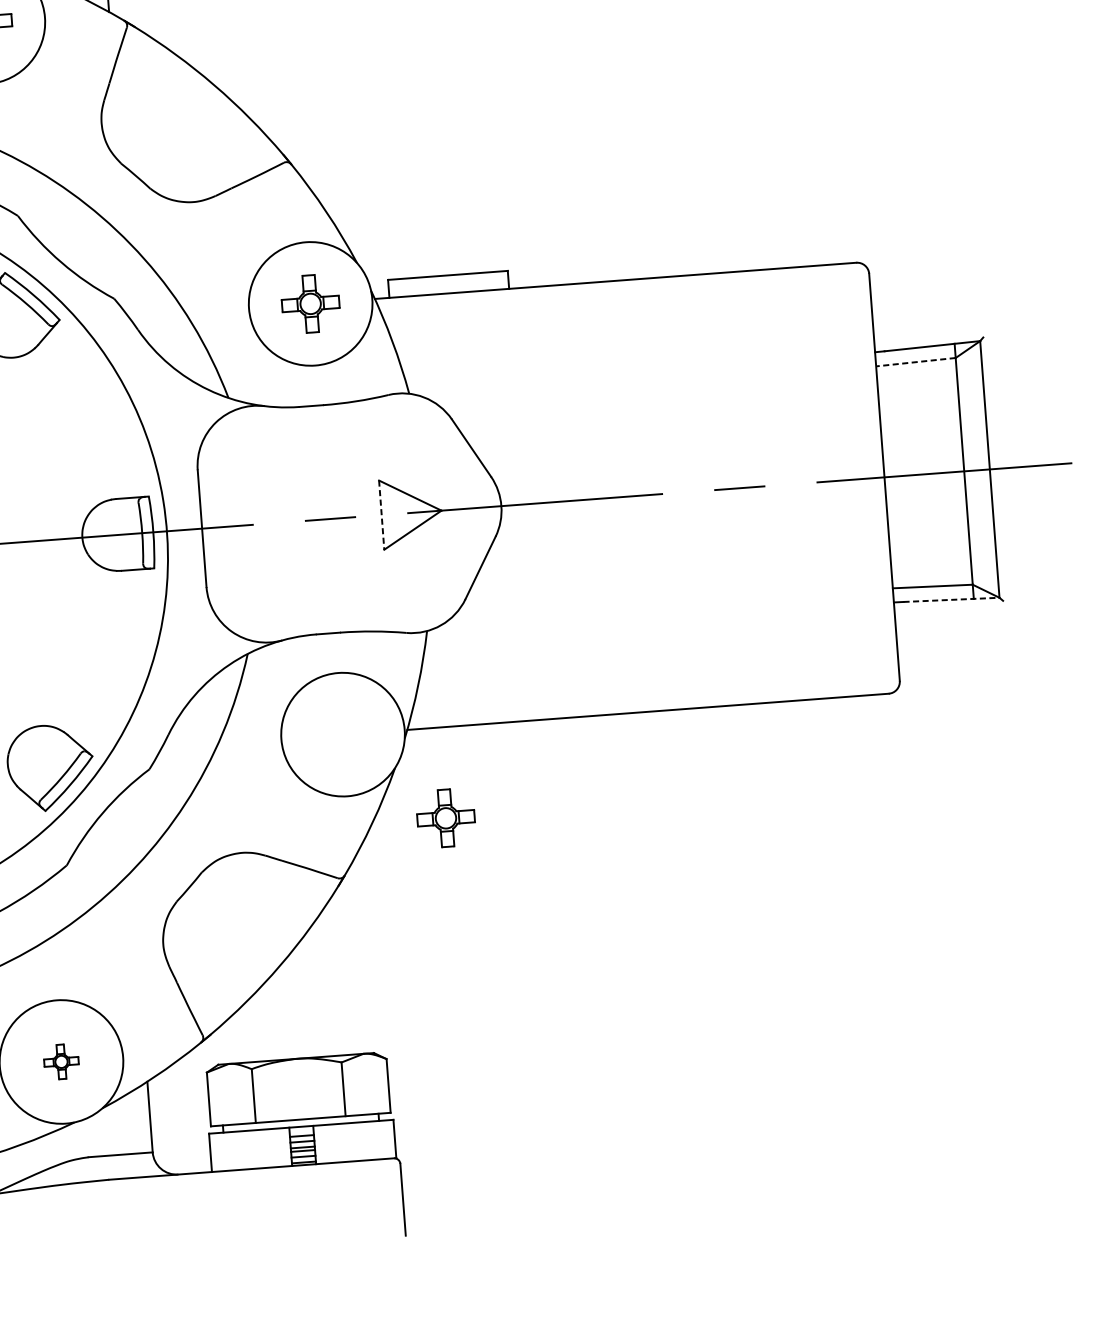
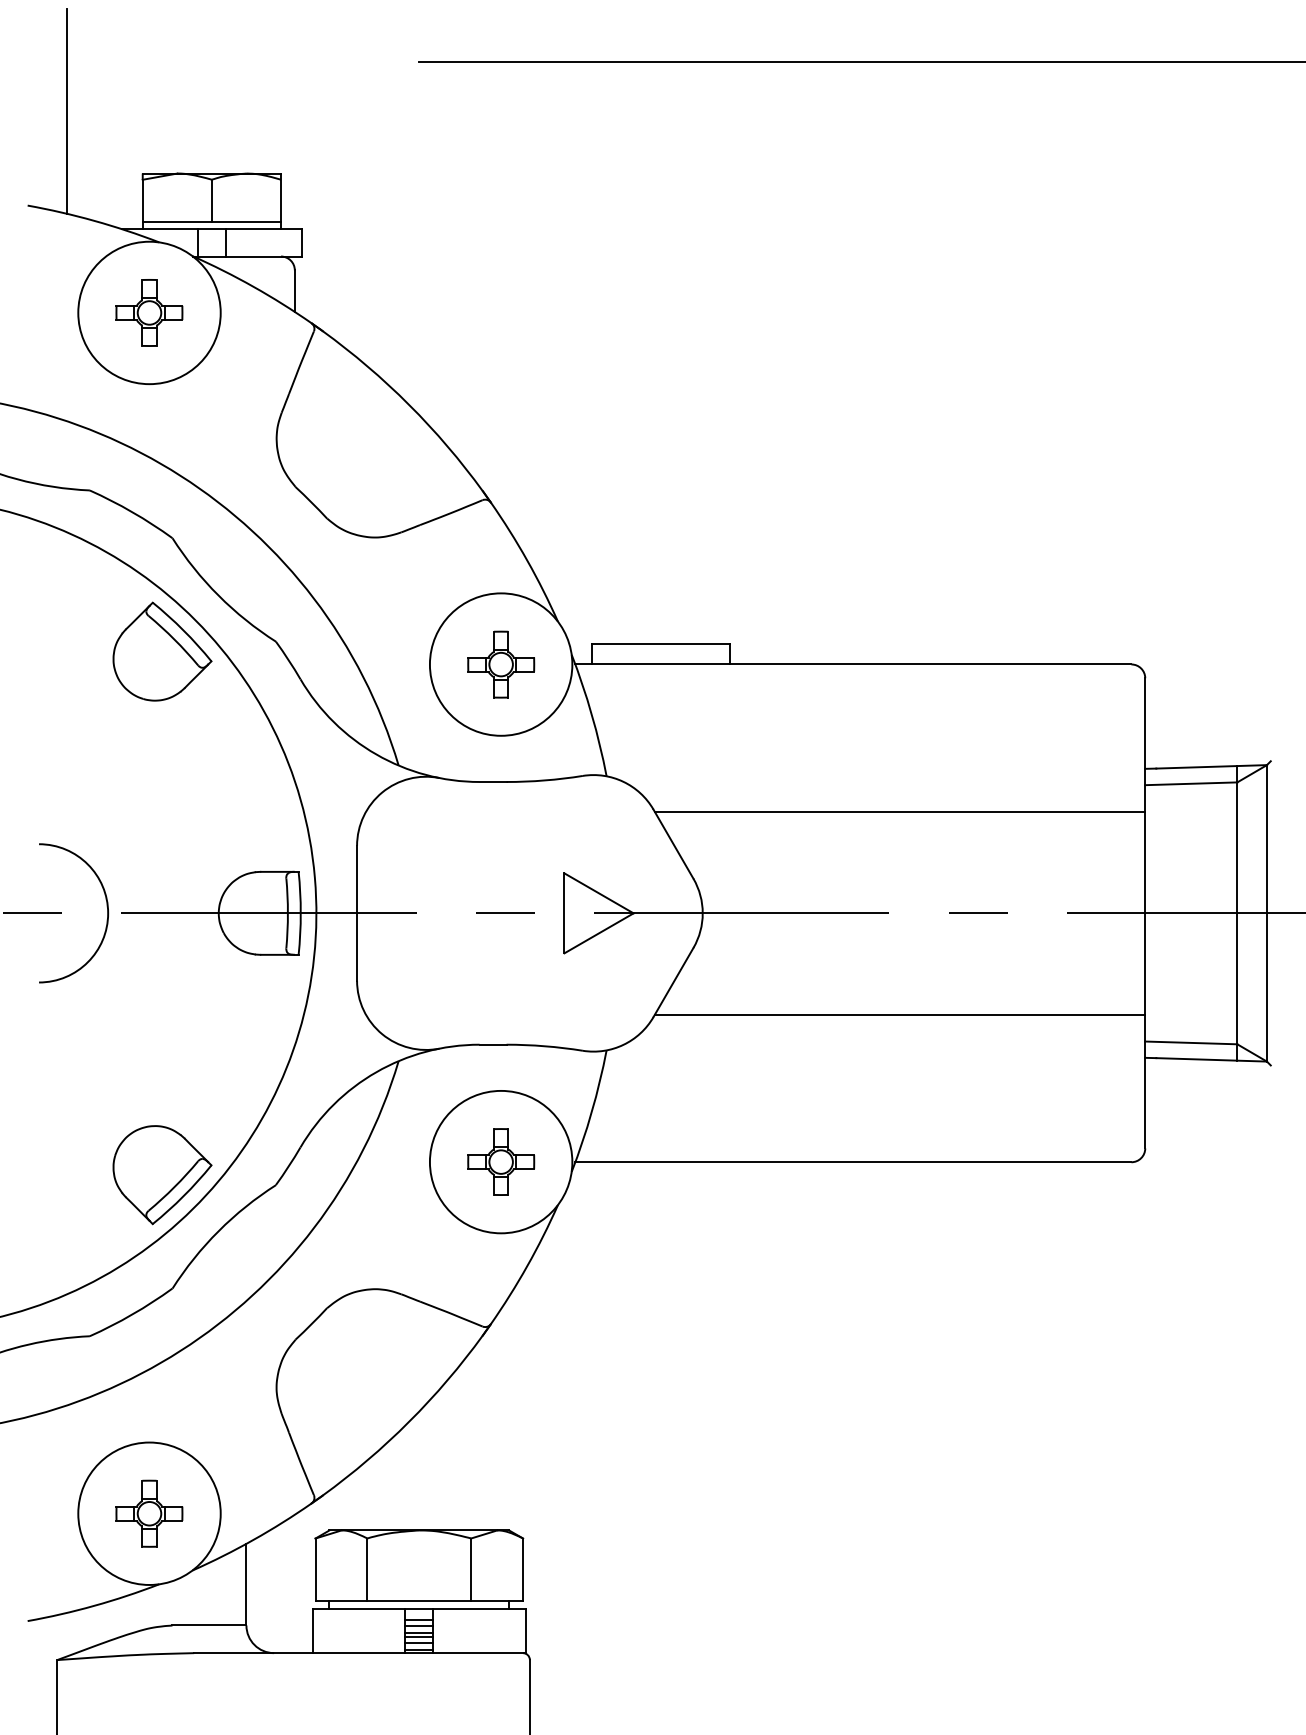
line: (915, 361) -> (1190, 783), dashed -> solid
line: (665, 406) -> (899, 812), added
line: (381, 515) -> (564, 913), dashed -> solid
line: (678, 580) -> (899, 1014), added
line: (952, 599) -> (1212, 1059), dashed -> solid
part: (446, 817) -> (501, 1161), moved
part: (61, 1061) -> (149, 1513), size x1.67

